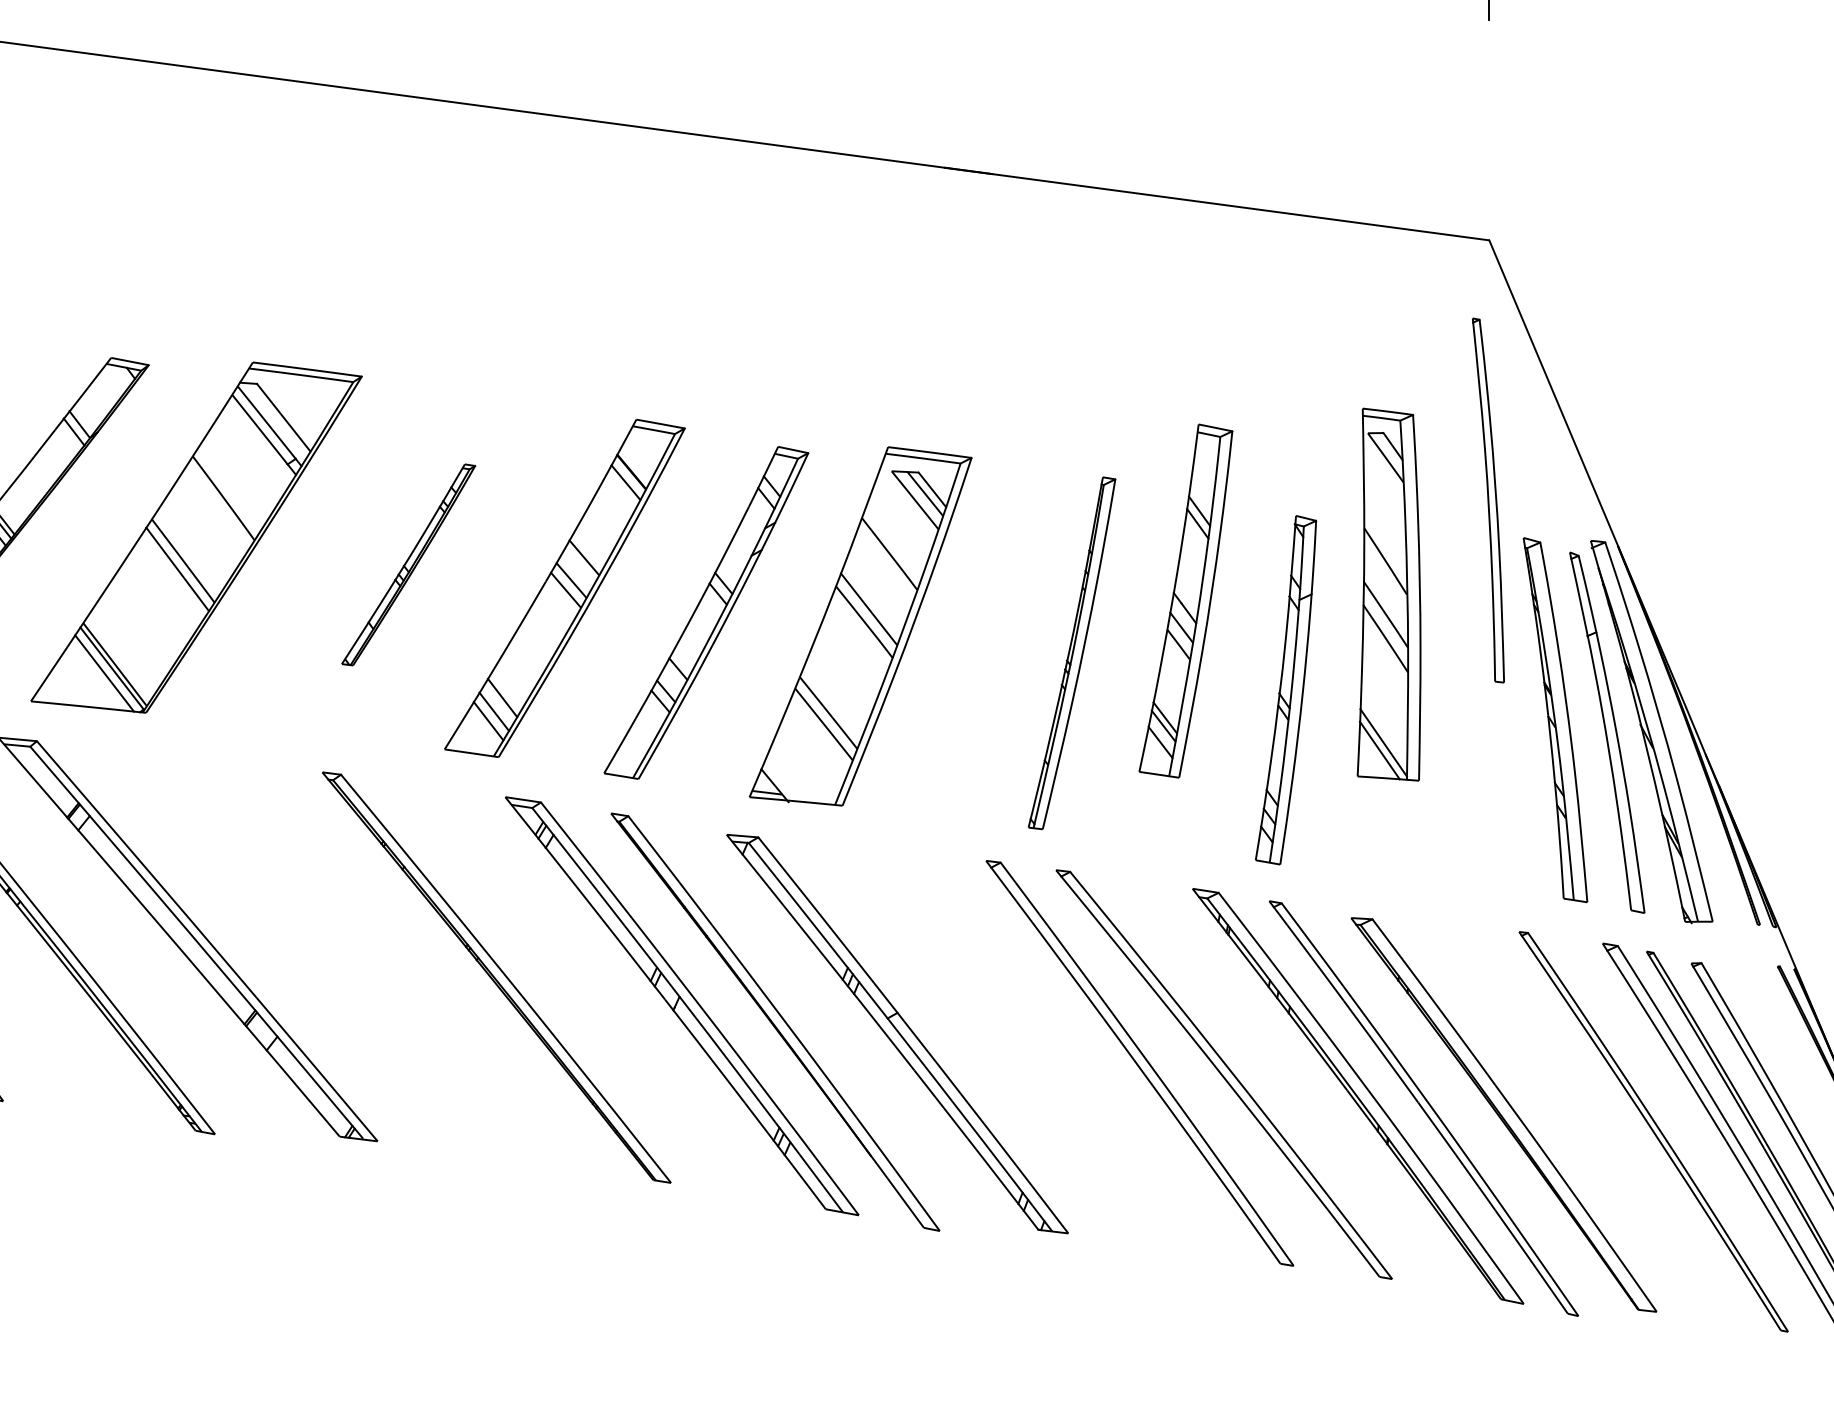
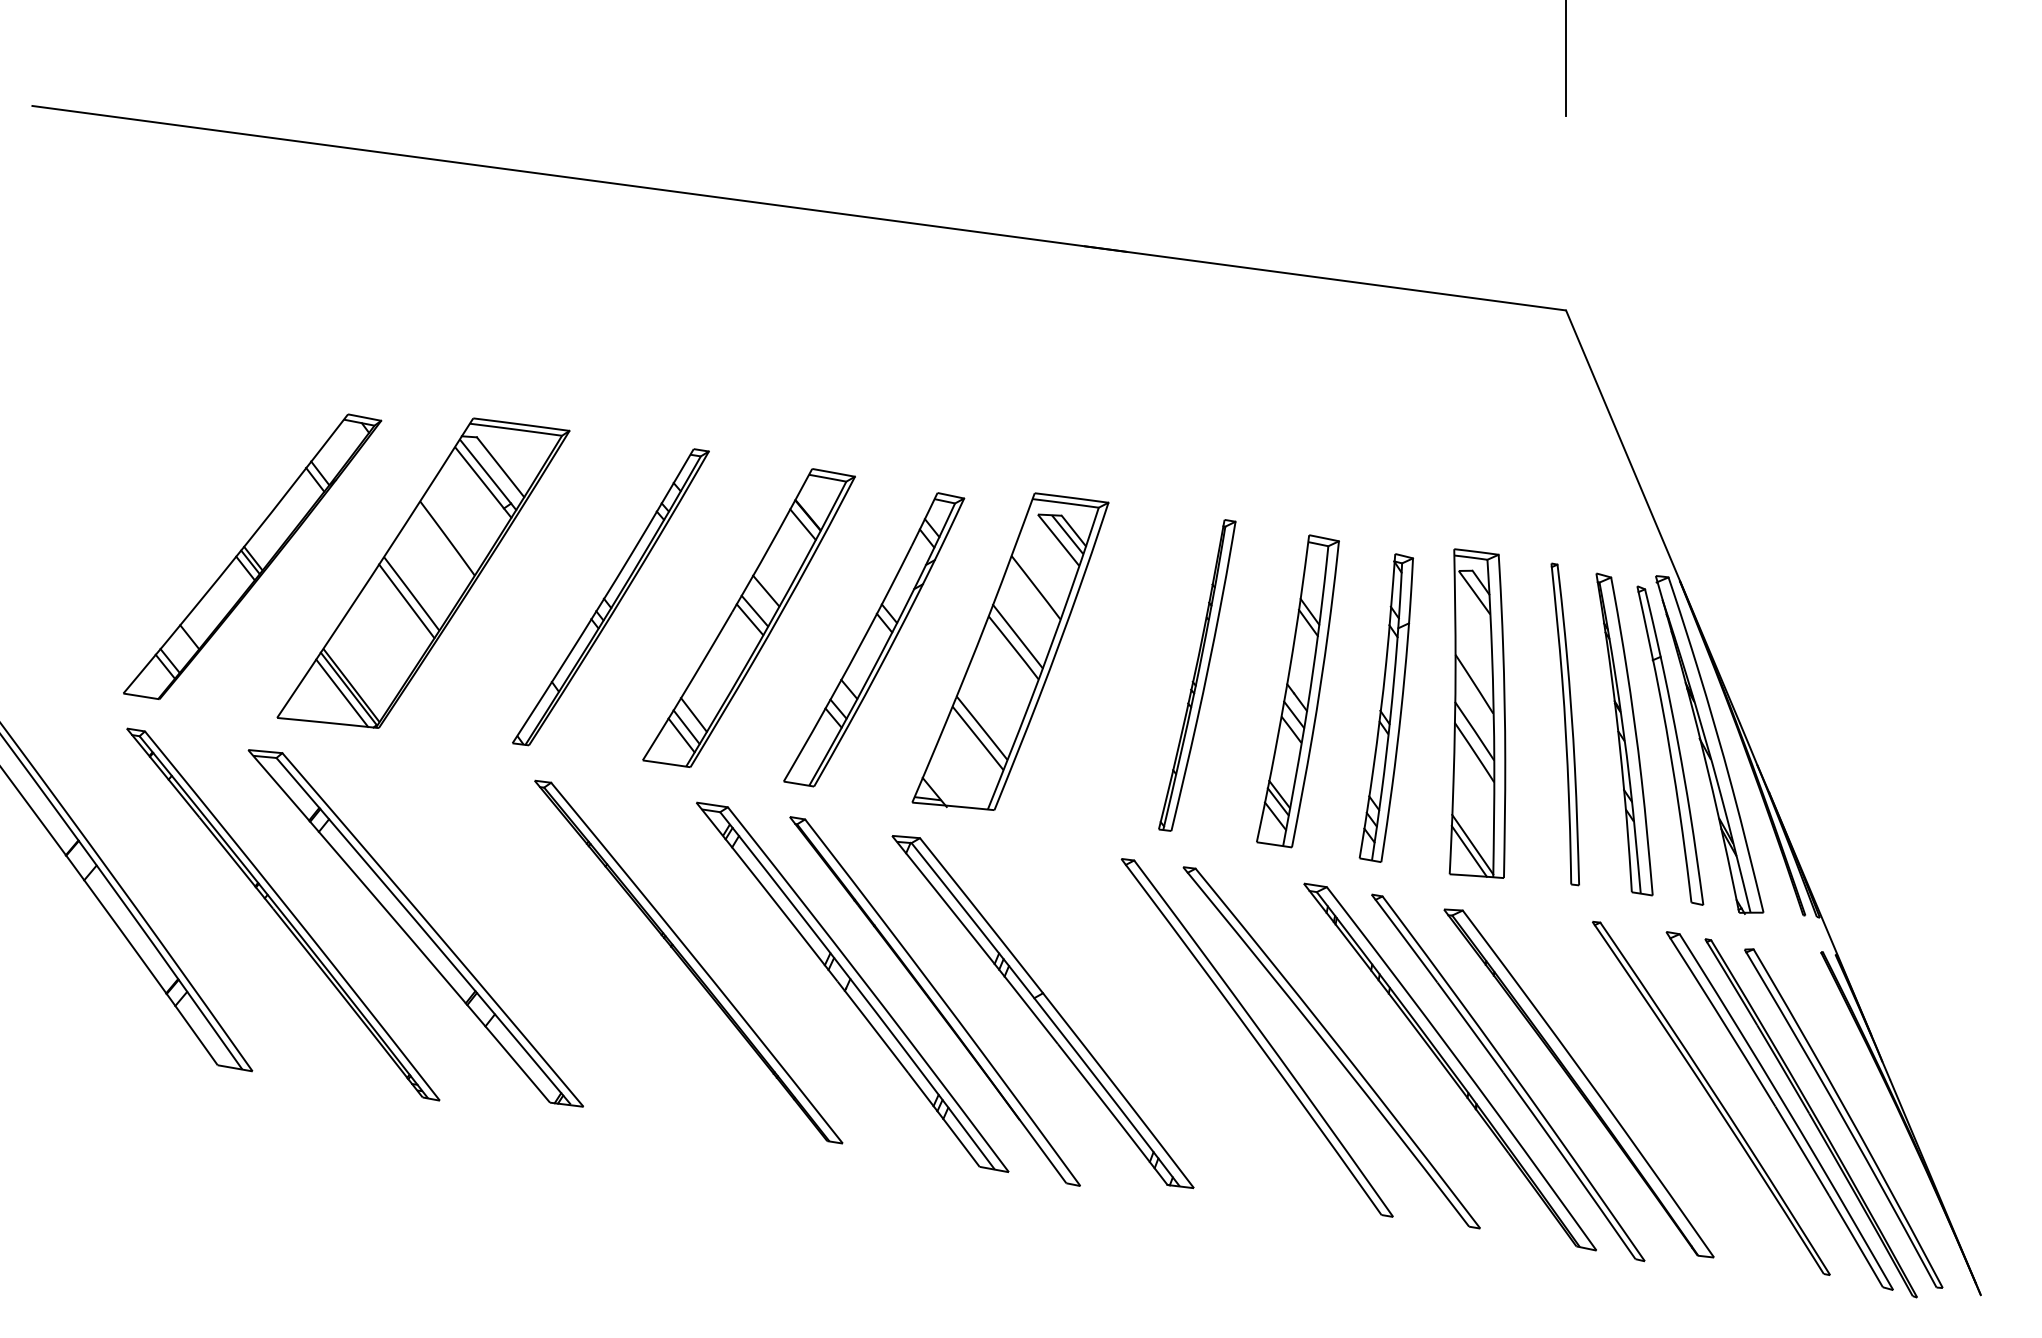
part: (1487, 500) -> (1564, 724), moved
part: (408, 565) -> (610, 597), size x1.67
part: (1389, 594) -> (1477, 713), moved
part: (1185, 601) -> (1297, 691), moved

